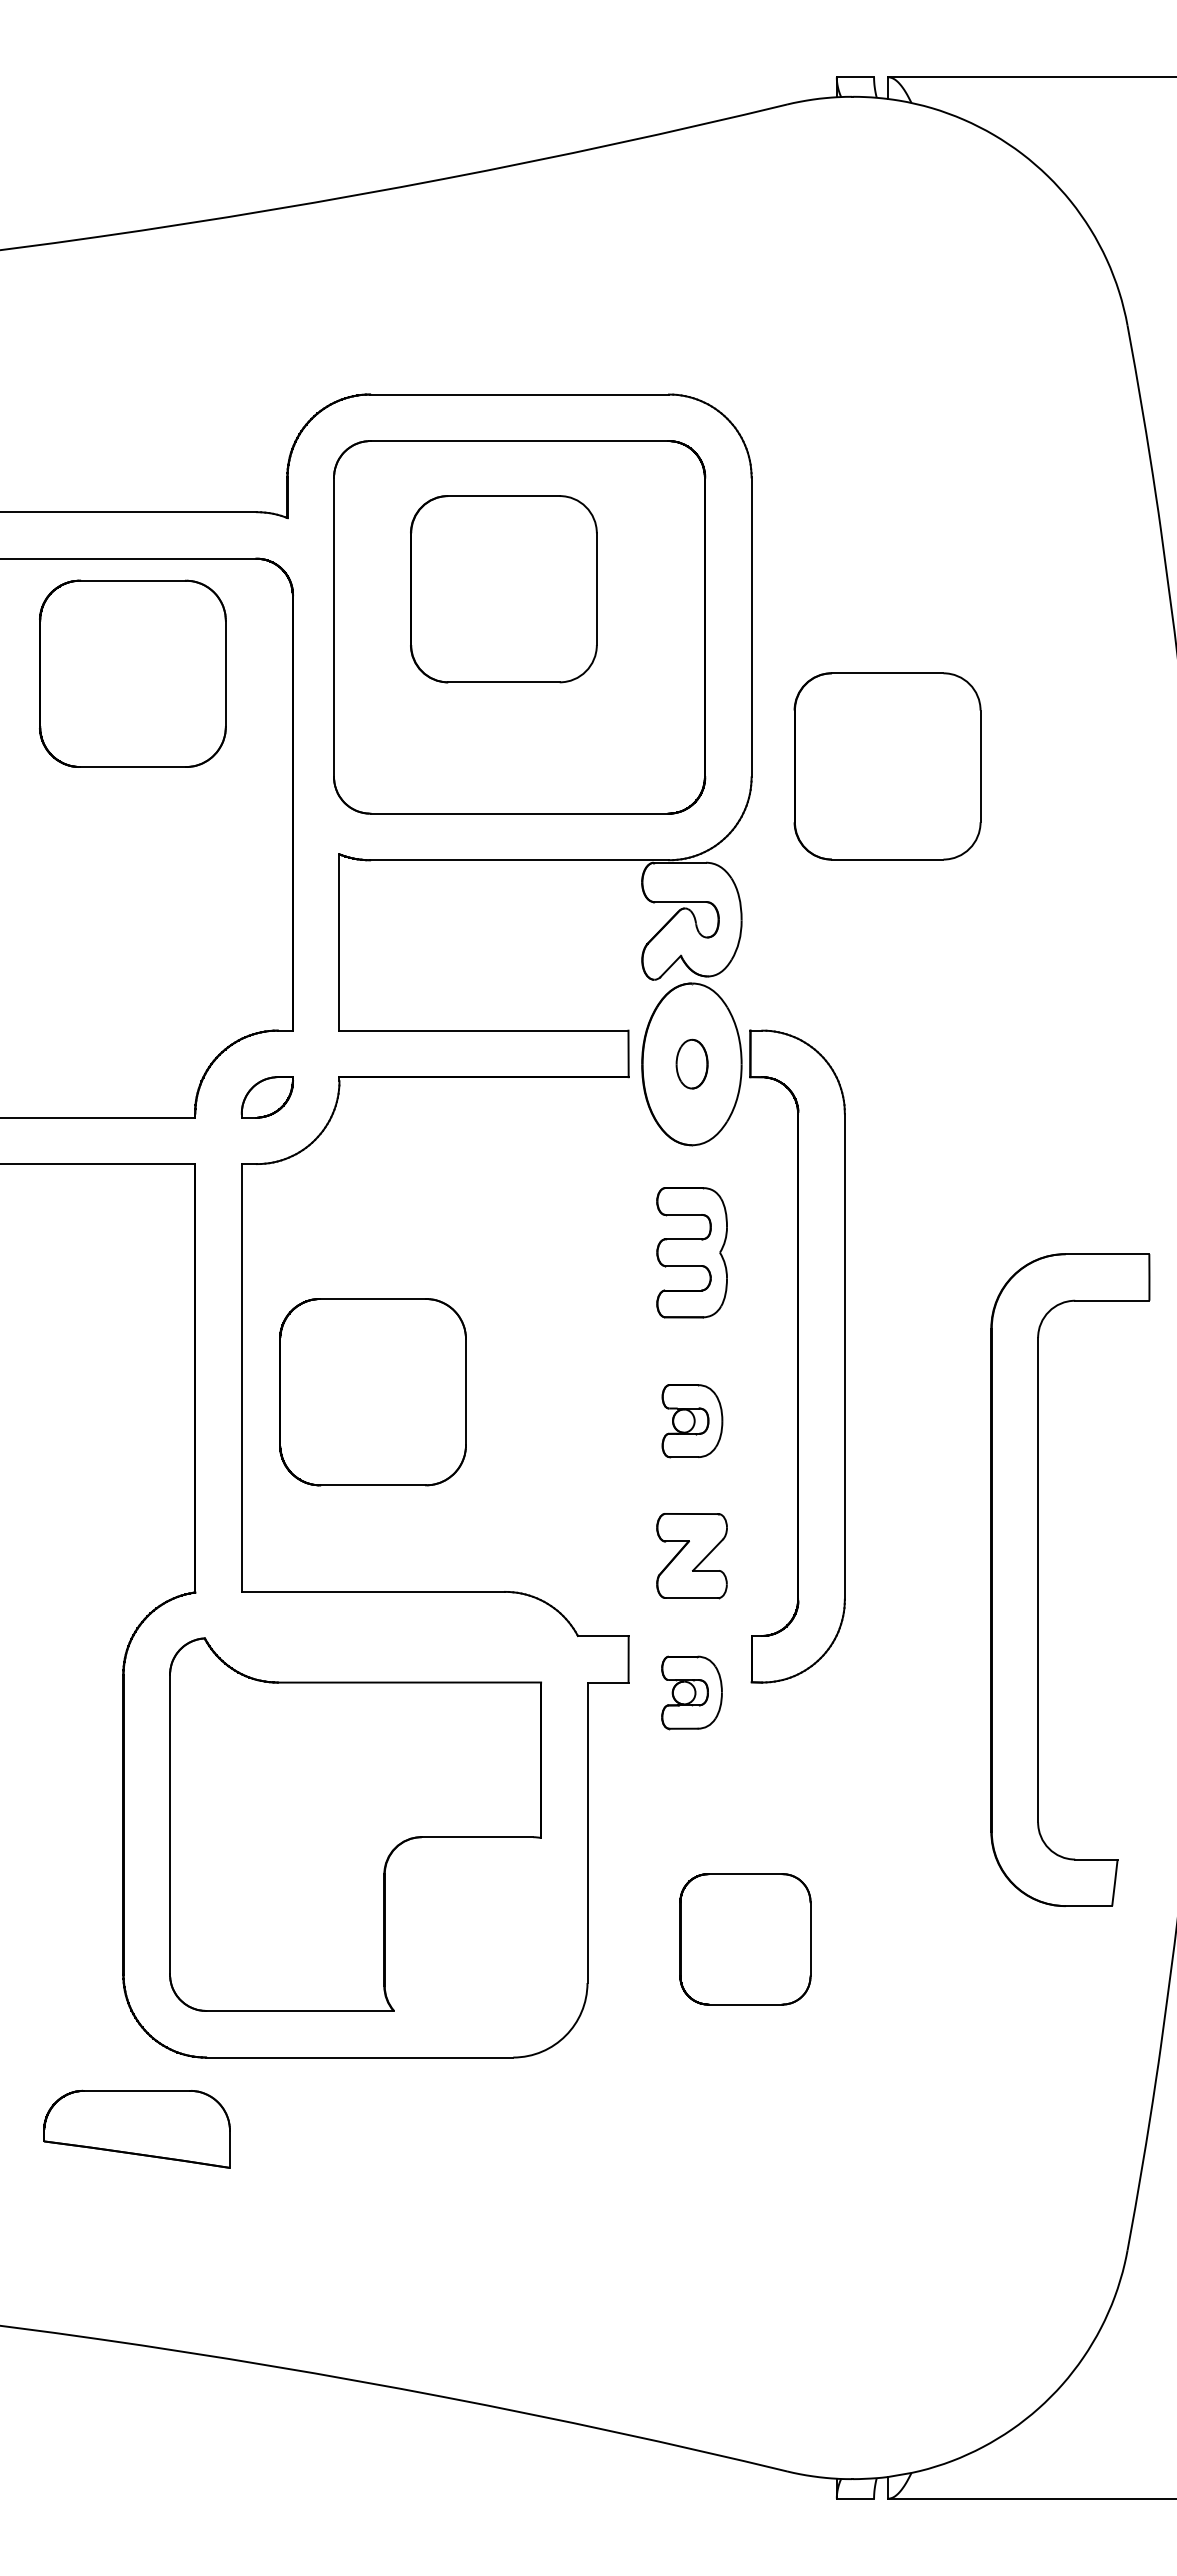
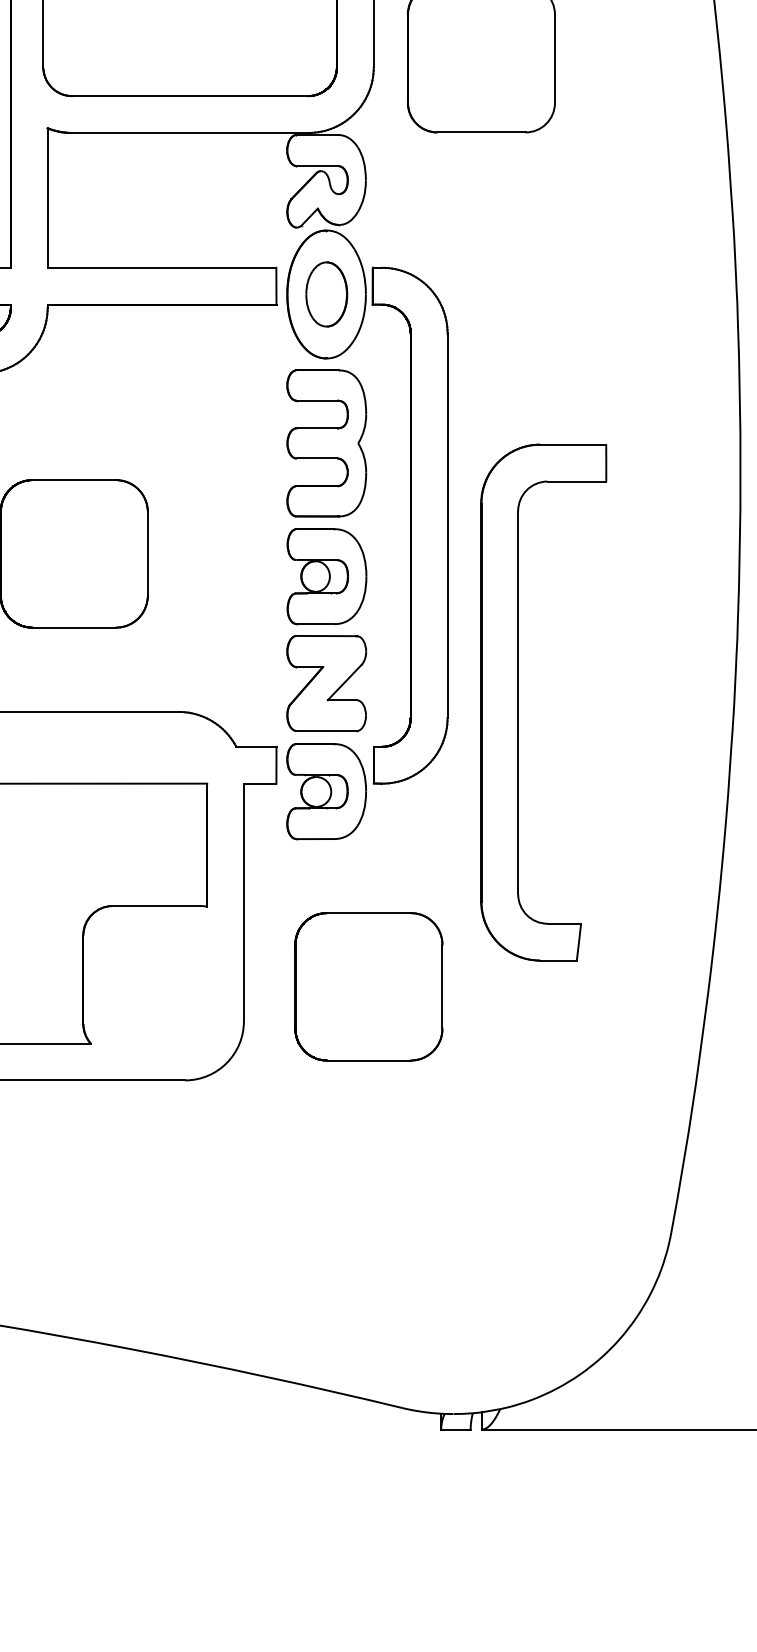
part: (691, 1063) -> (326, 293), size x1.67
part: (691, 1252) -> (326, 443), size x1.43
part: (692, 1421) -> (327, 577), size x1.67
part: (691, 1555) -> (326, 683), size x1.43
part: (1038, 1579) -> (518, 702), moved
part: (691, 1692) -> (326, 791), size x1.67
part: (745, 1939) -> (368, 987), size x1.43

